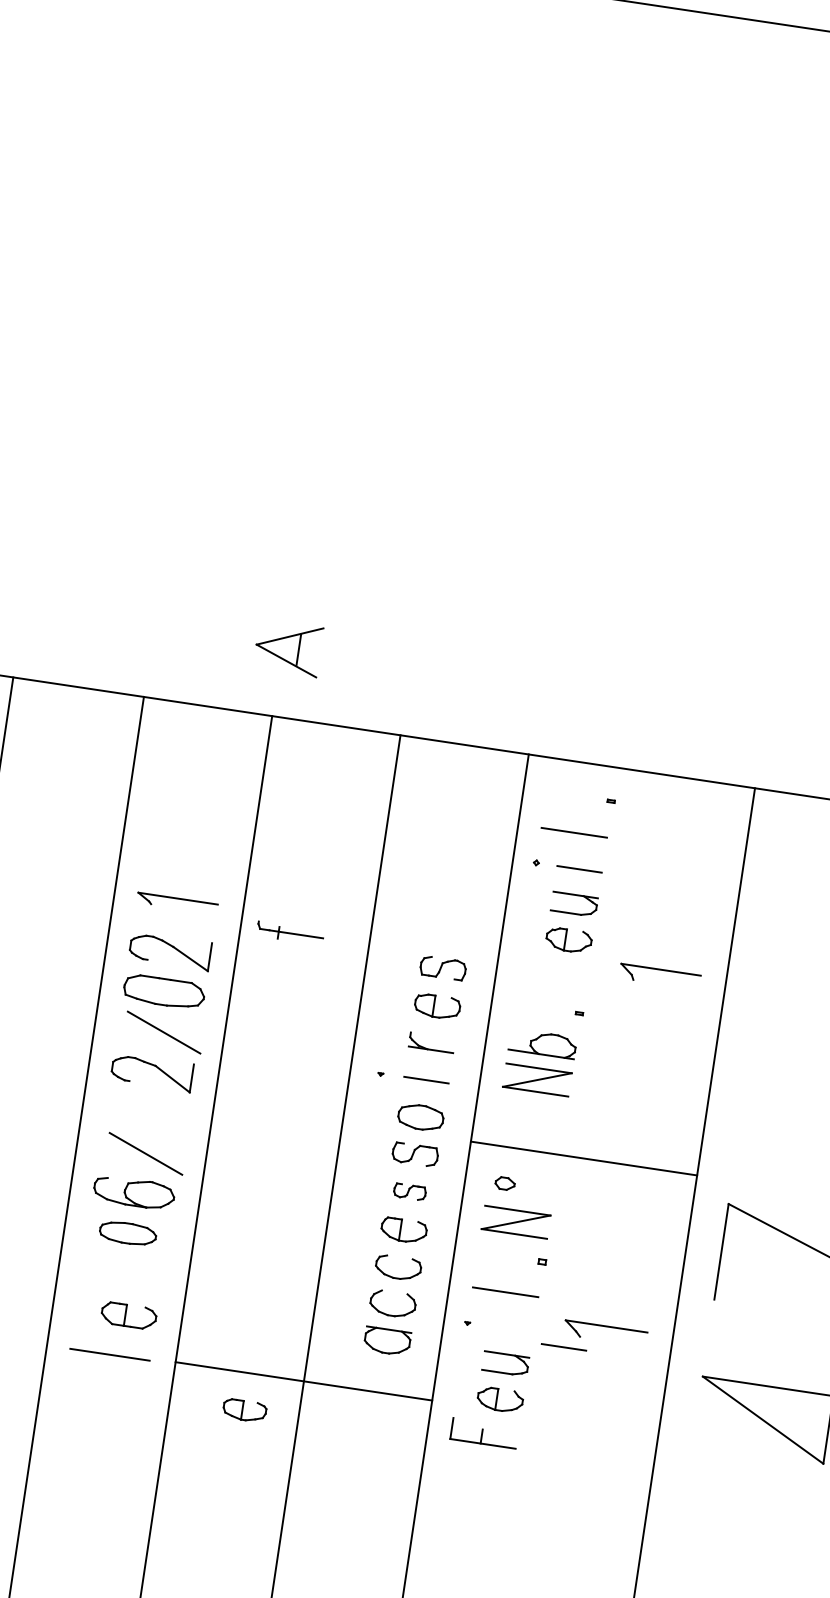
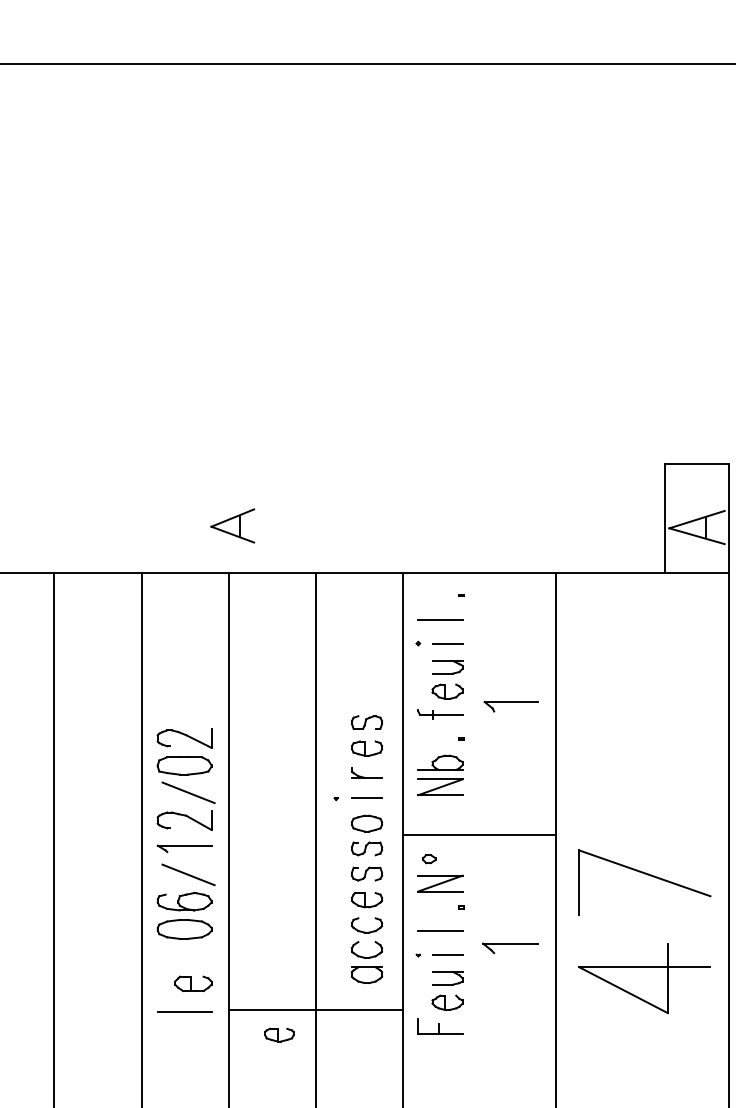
part: (177, 902) -> (184, 848), moved
part: (290, 933) -> (440, 714), moved
part: (410, 1191) -> (367, 873), size x1.43
part: (127, 1233) -> (184, 929), size x1.43
line: (563, 1347) -> (447, 954), moved

